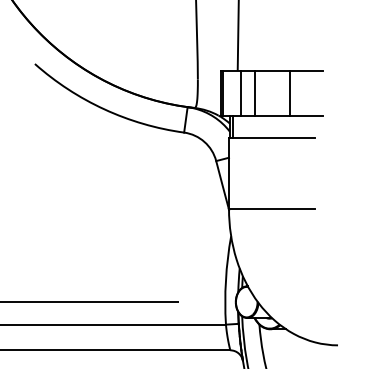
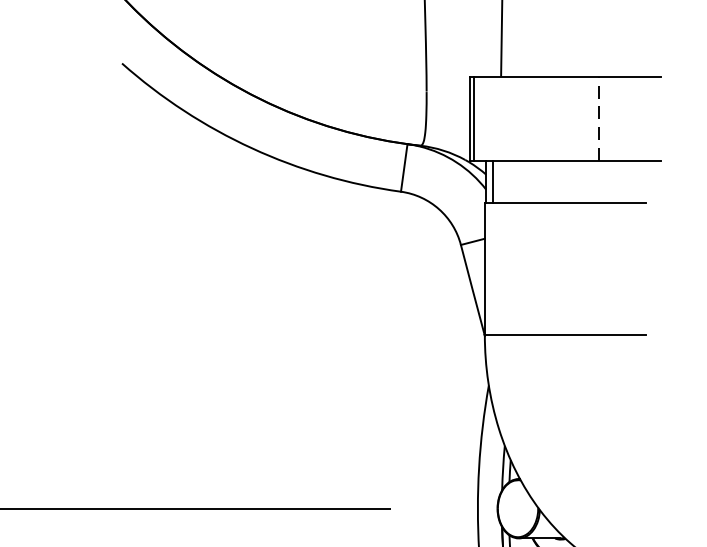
line: (240, 92) -> (506, 116), removed
line: (254, 92) -> (532, 116), removed
line: (289, 92) -> (597, 116), solid -> dashed

